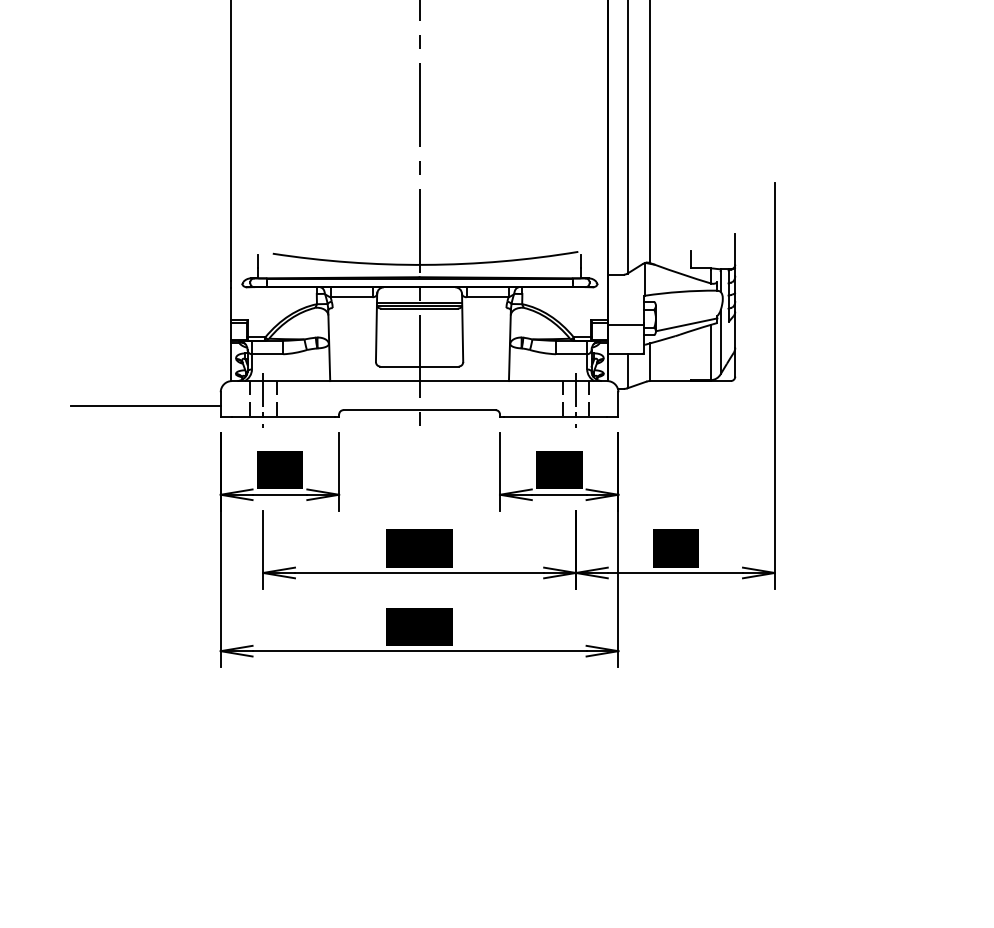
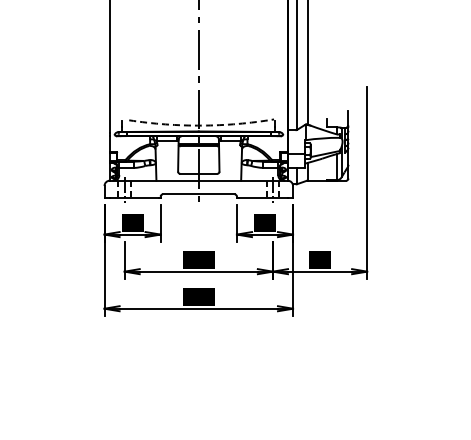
arc: (425, 264) -> (201, 125), solid -> dashed
line: (144, 405) -> (68, 192), removed

